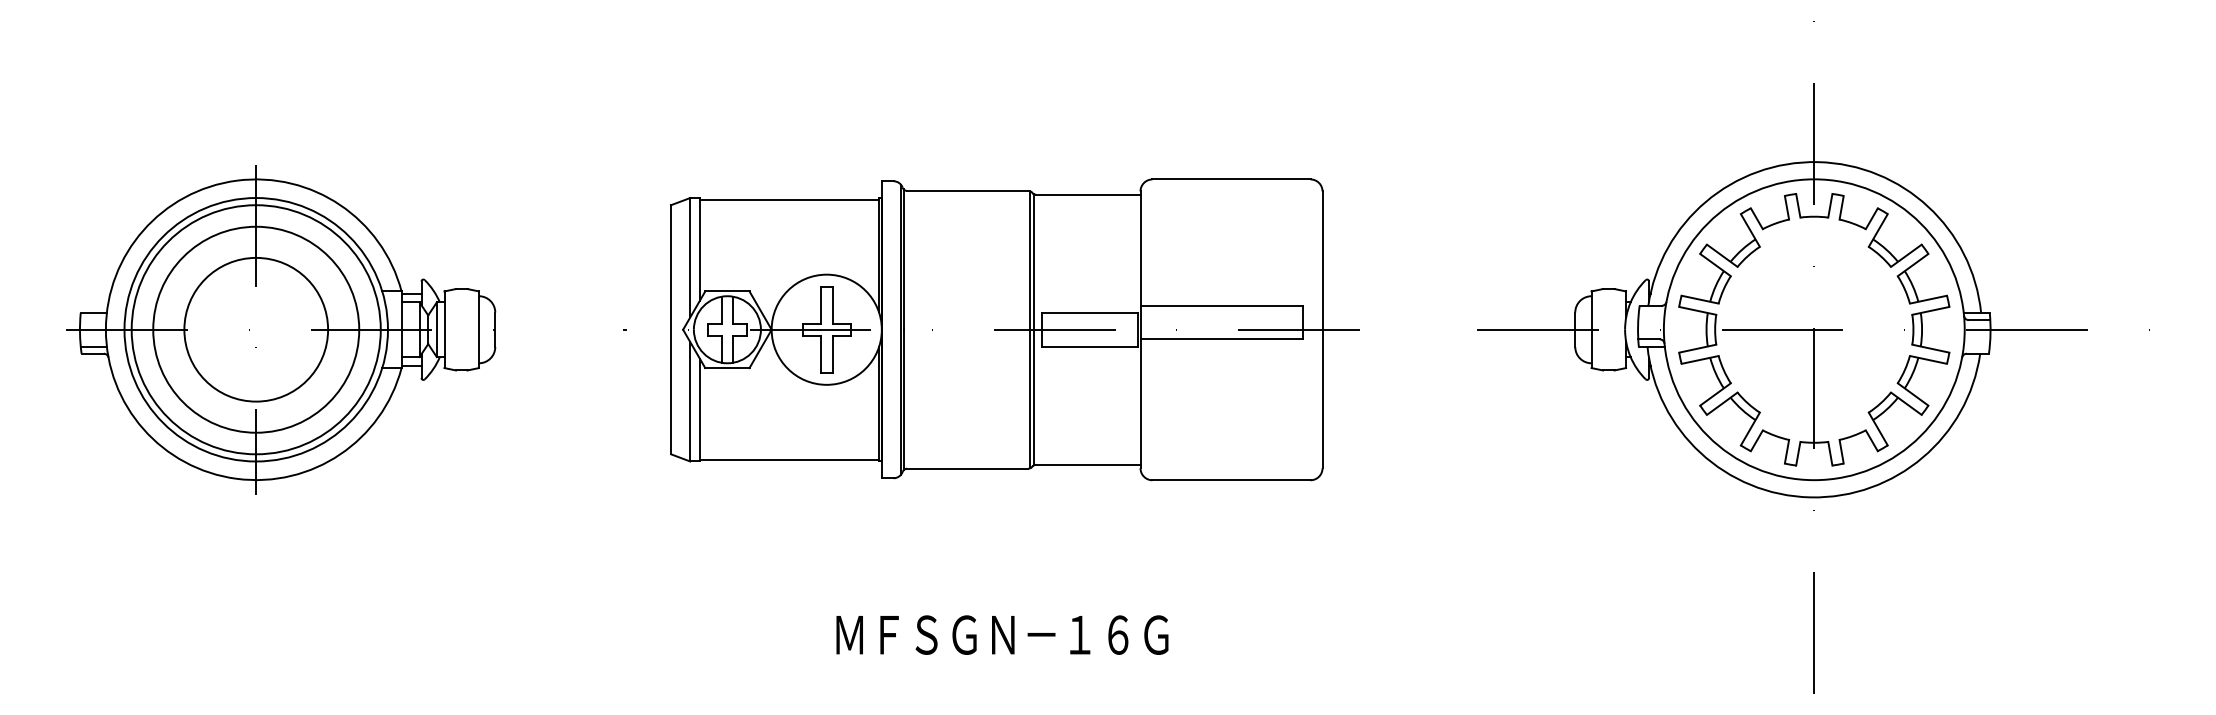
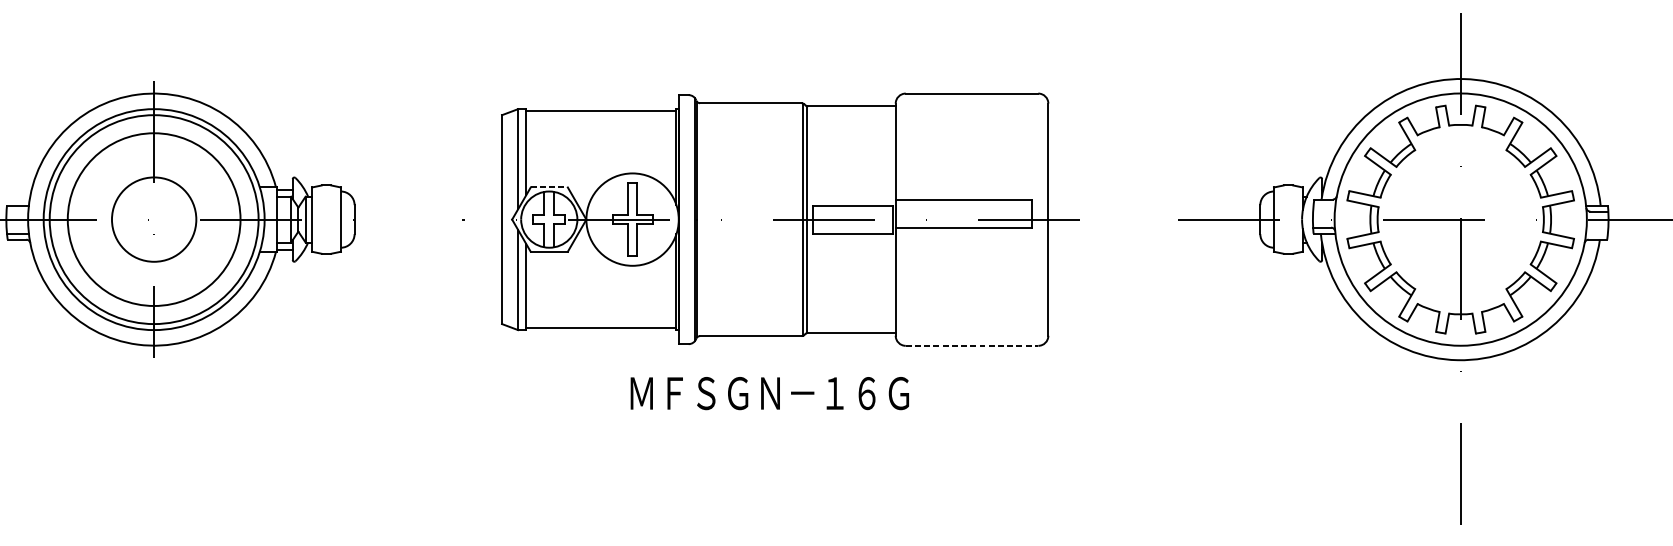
line: (727, 291) -> (549, 187), solid -> dashed
circle: (256, 329) -> (154, 219), size x0.7
line: (1232, 480) -> (972, 346), solid -> dashed
text: (1002, 634) -> (769, 393), moved

